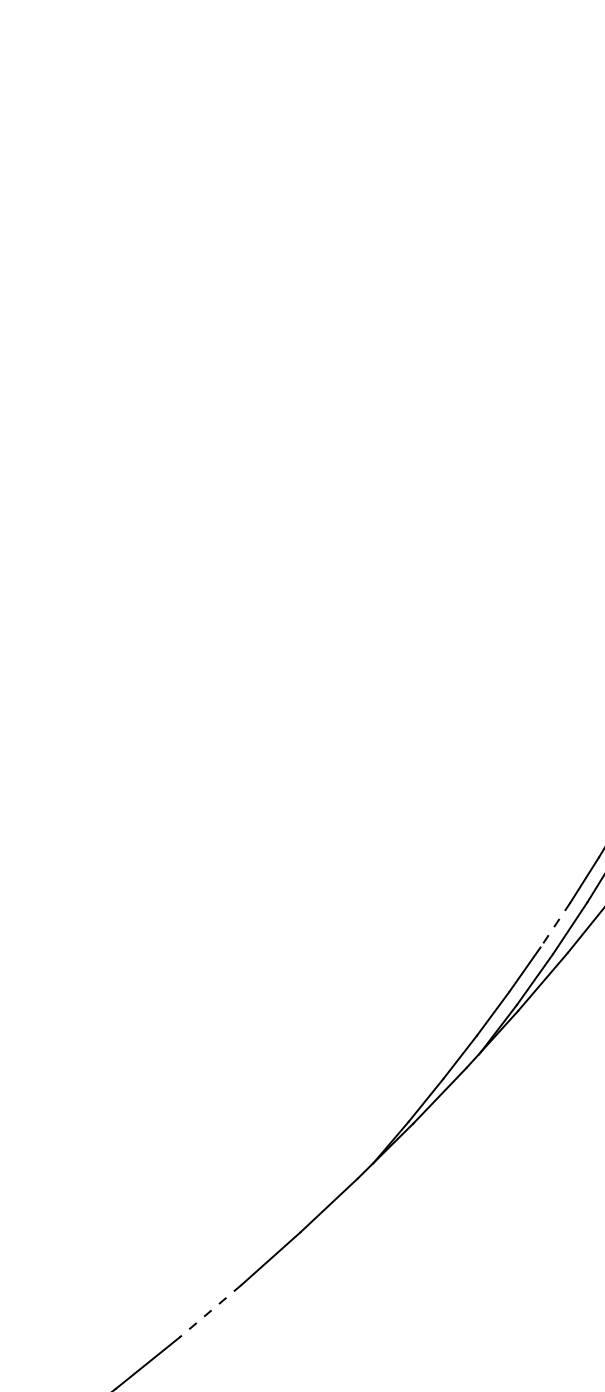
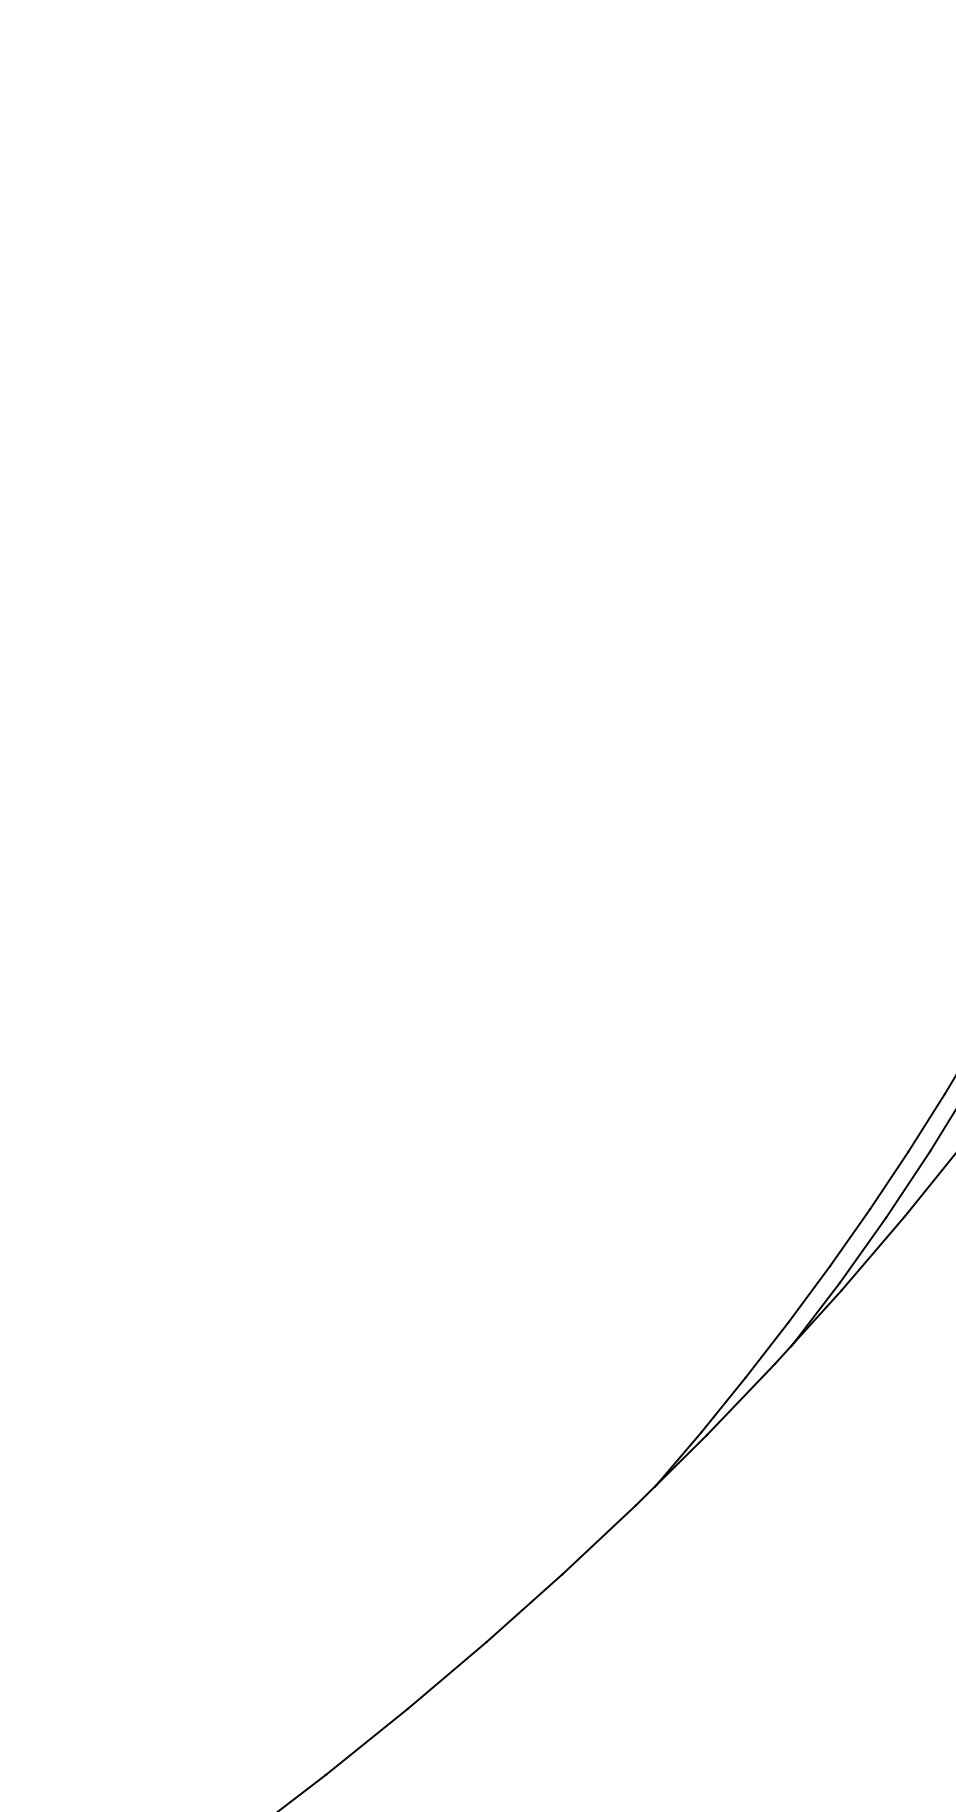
line: (554, 925) -> (888, 1181), dashed -> solid
line: (210, 1311) -> (447, 1675), dashed -> solid

